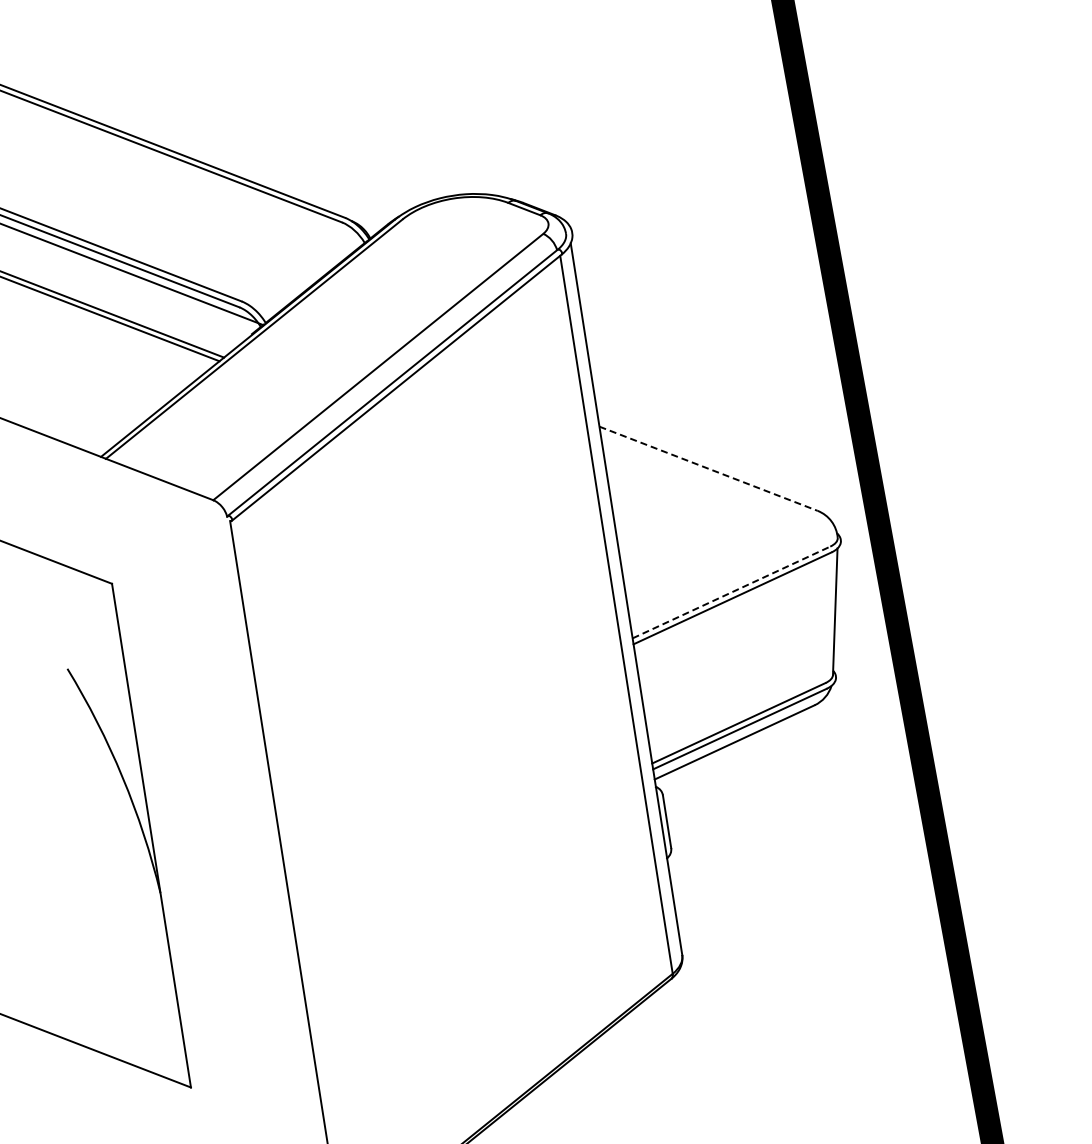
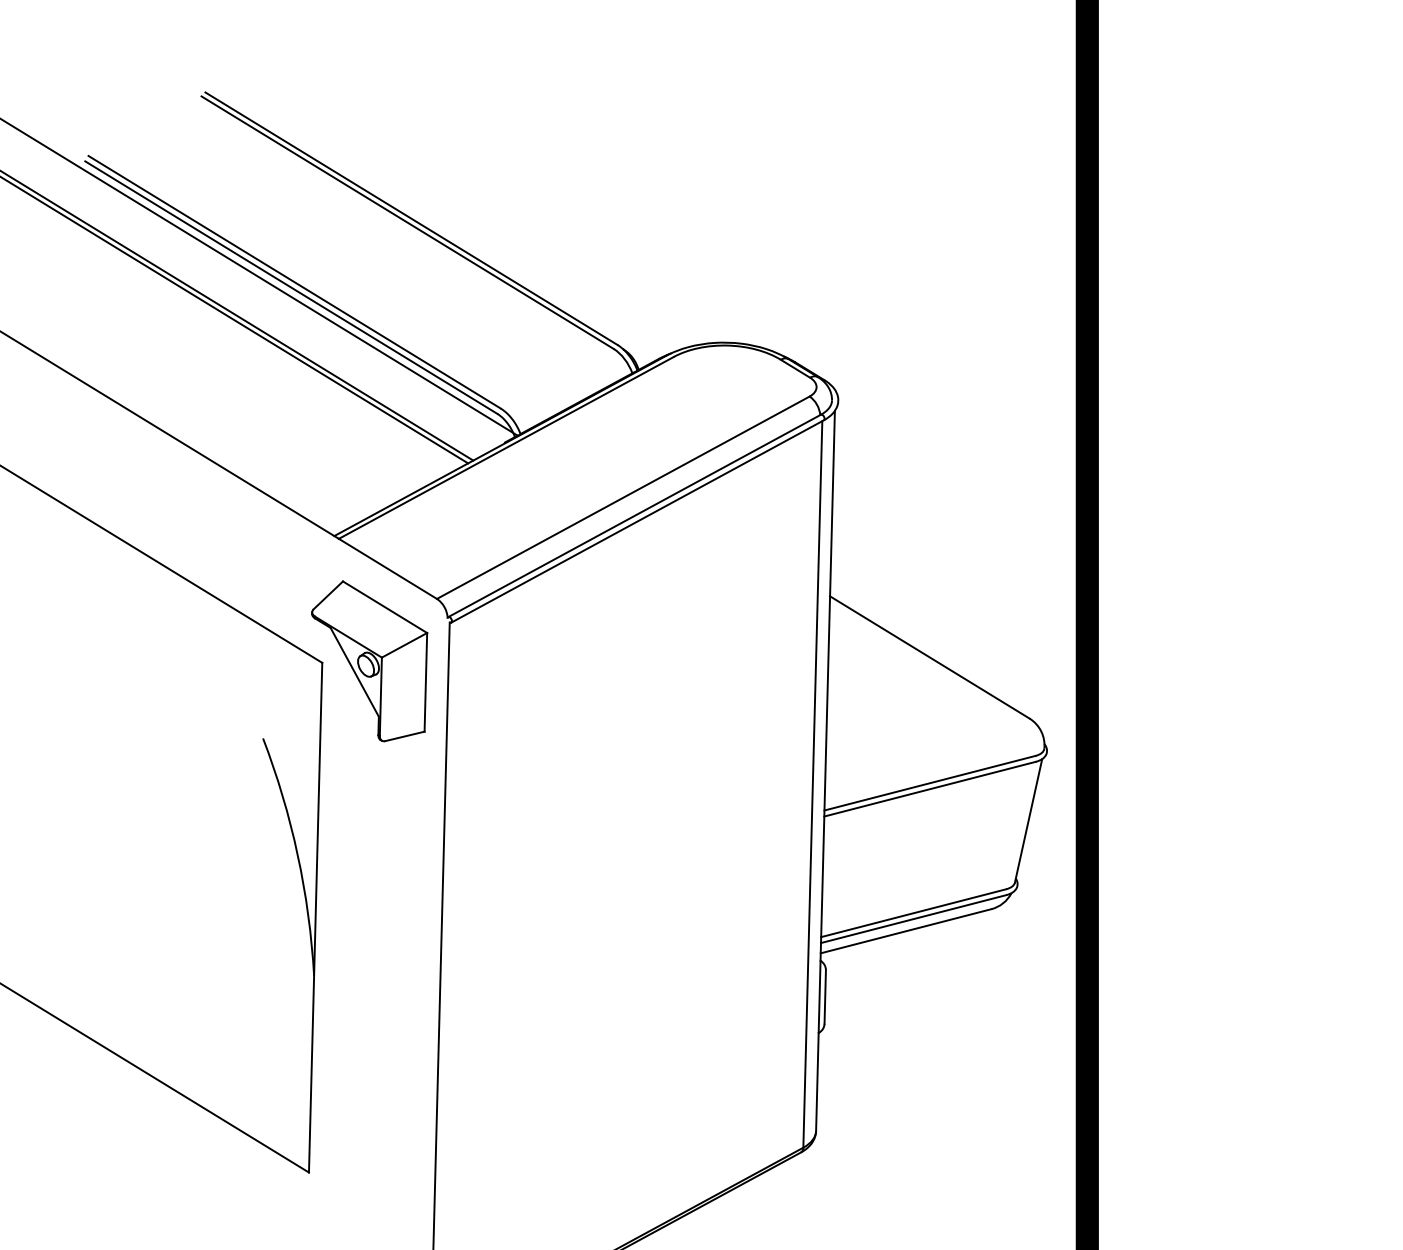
line: (708, 468) -> (929, 657), dashed -> solid
part: (158, 573) -> (369, 661), added
line: (731, 592) -> (929, 783), dashed -> solid

